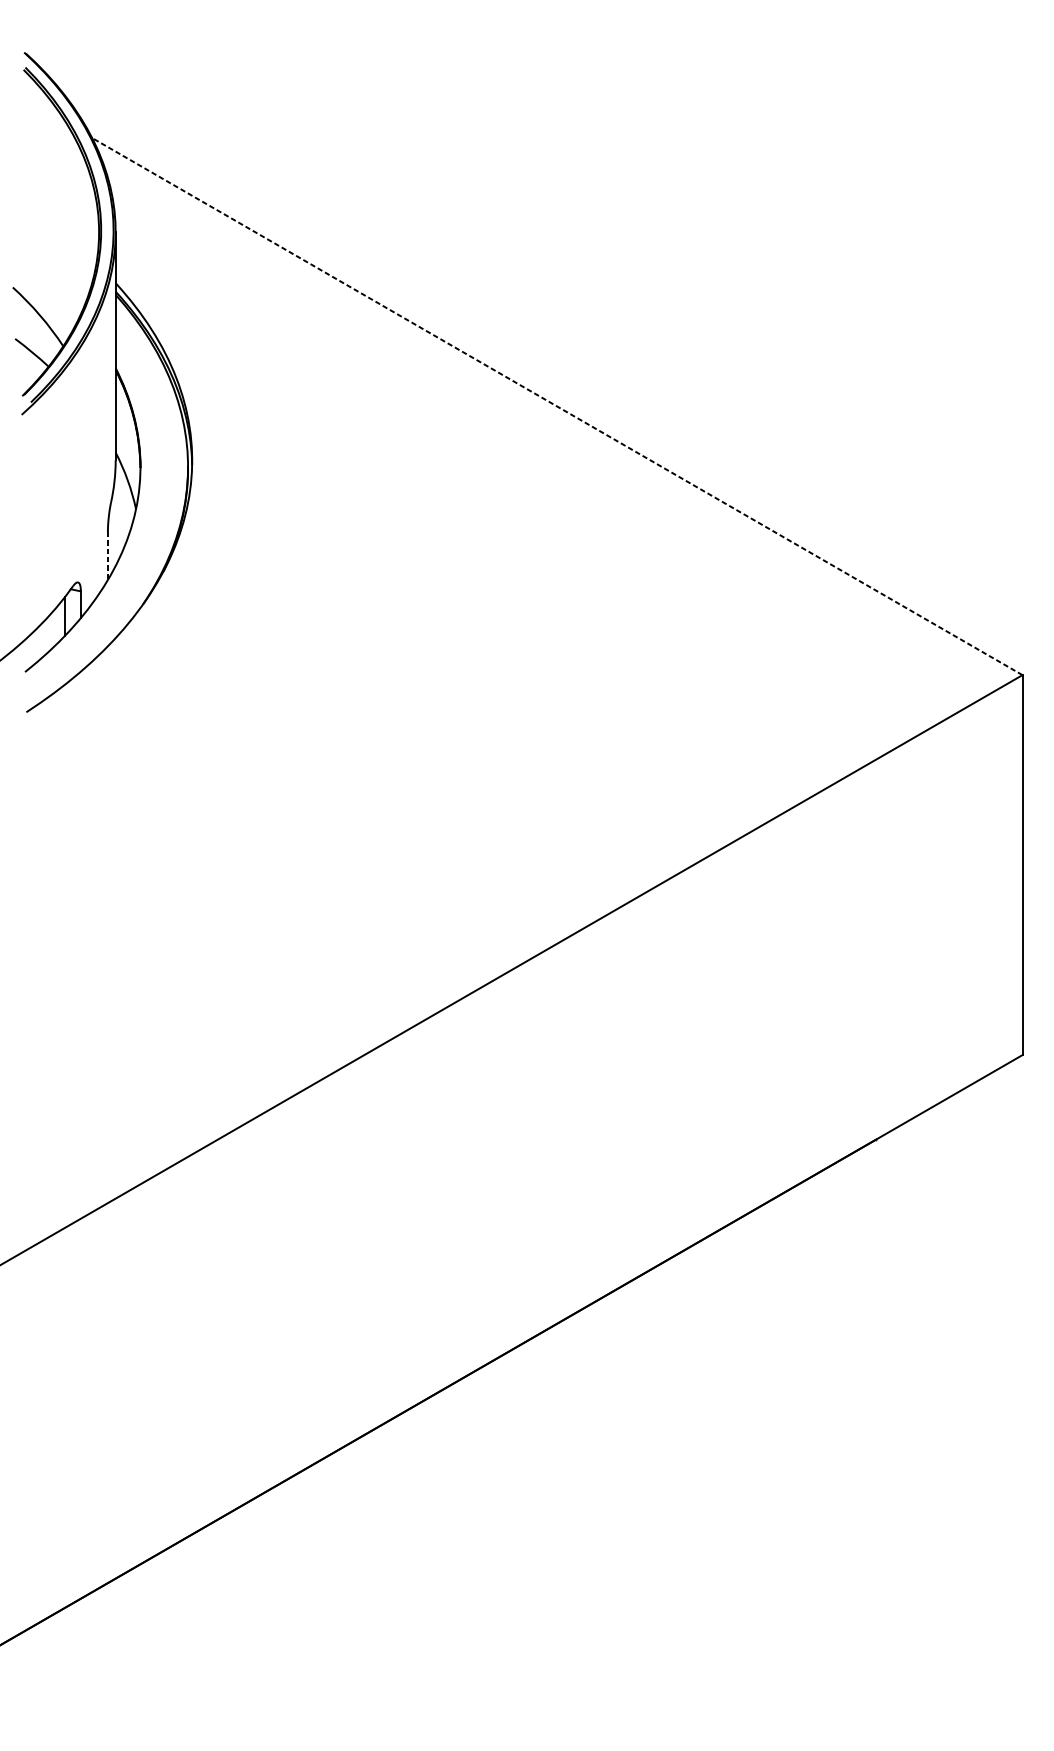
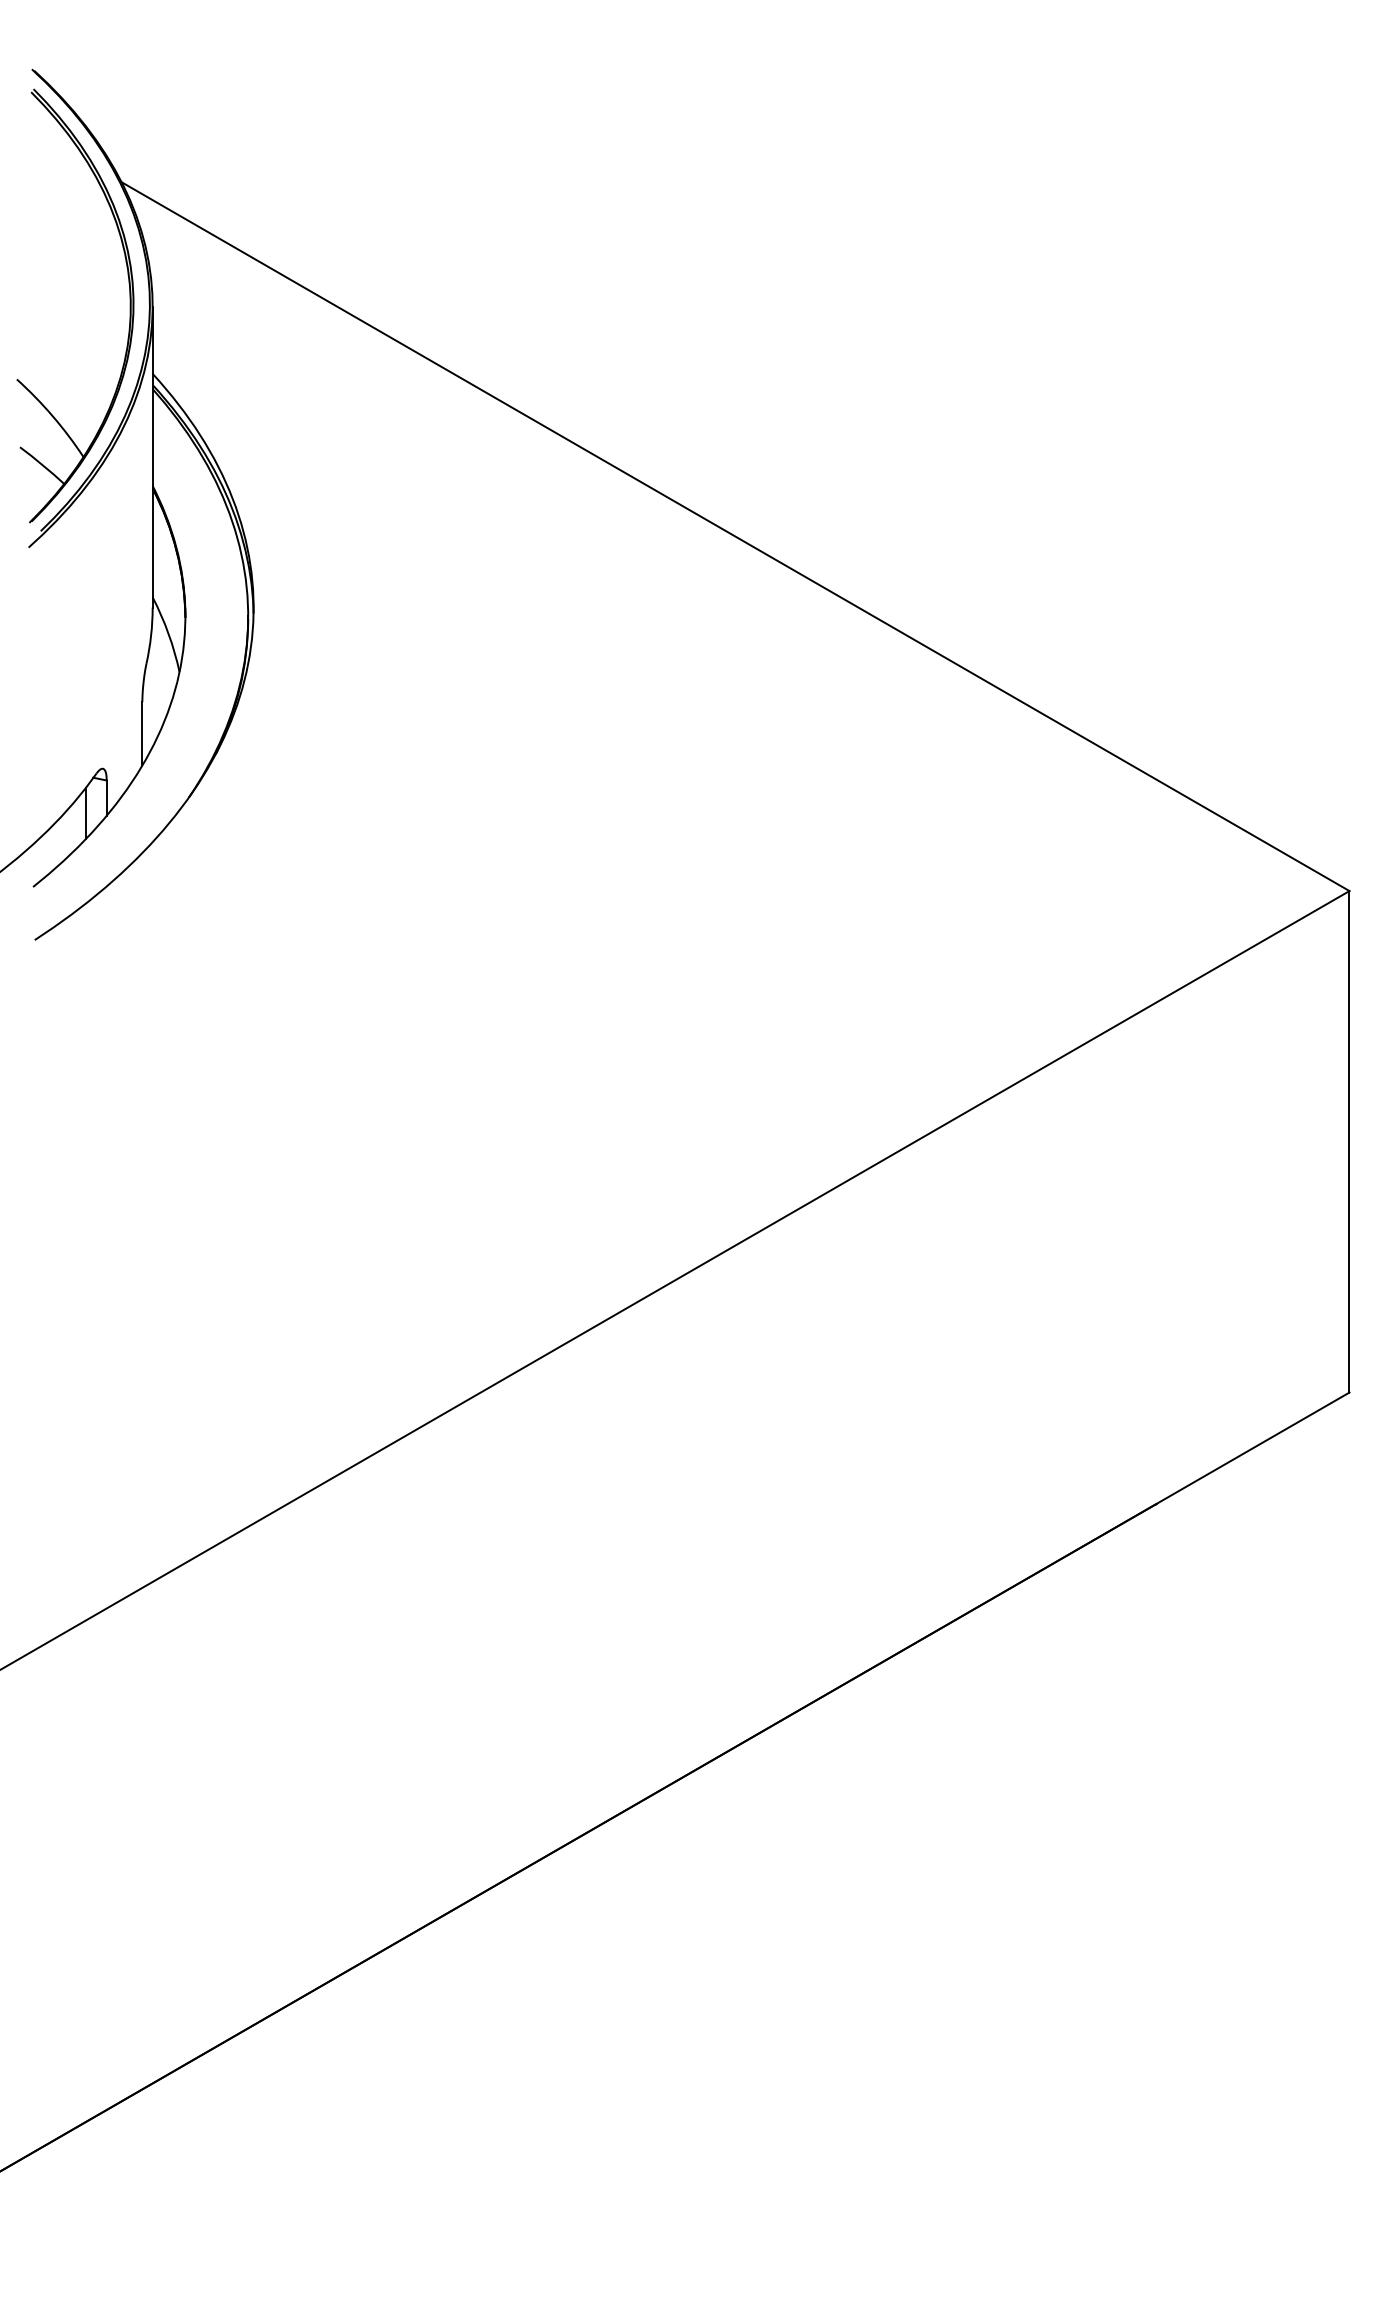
line: (557, 406) -> (735, 536), dashed -> solid
line: (107, 555) -> (142, 733), dashed -> solid

